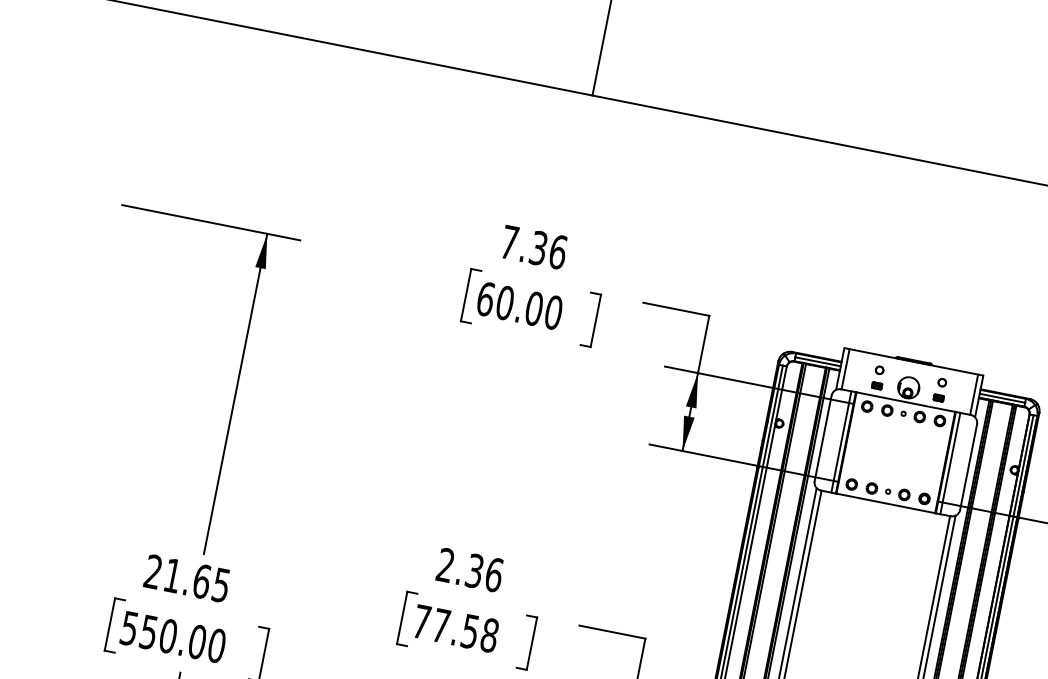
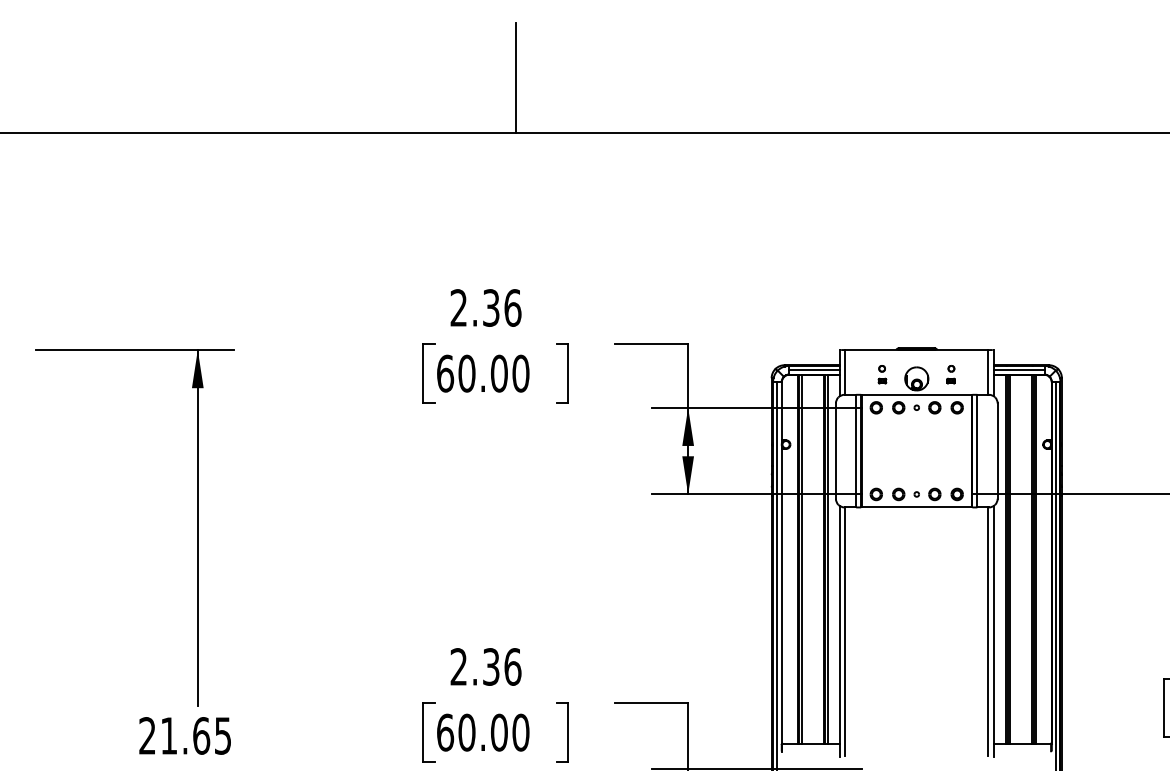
text: (509, 242) -> (458, 307), 7.36 -> 2.36
part: (878, 377) -> (882, 374), size x0.71
part: (939, 389) -> (950, 374), size x0.71
text: (456, 628) -> (483, 732), 77.58 -> 60.00

